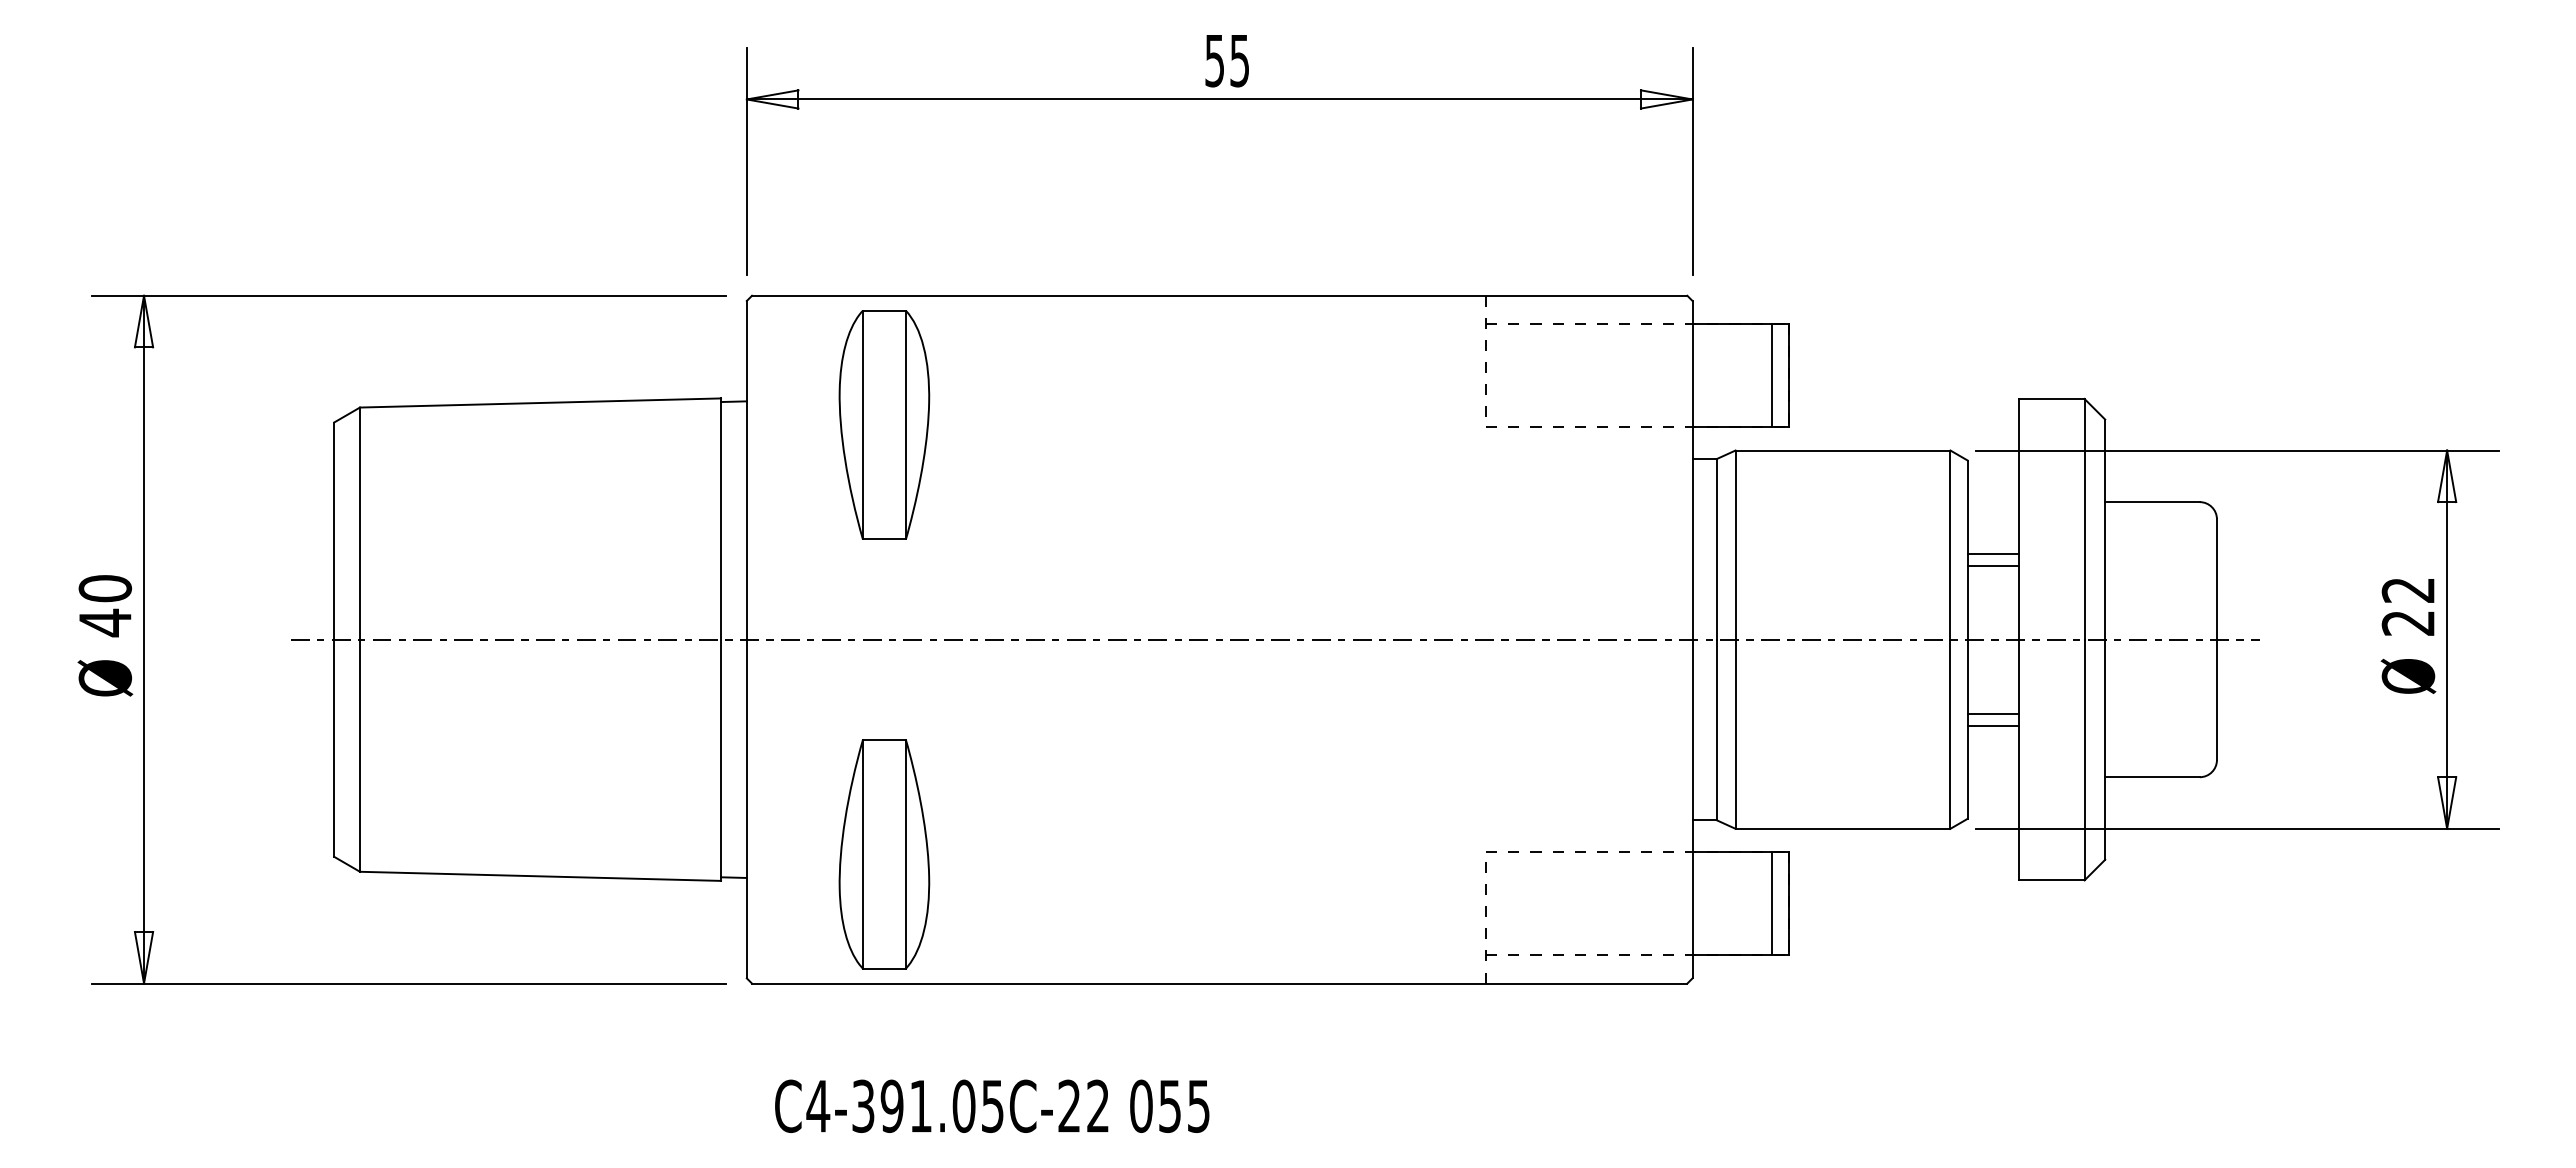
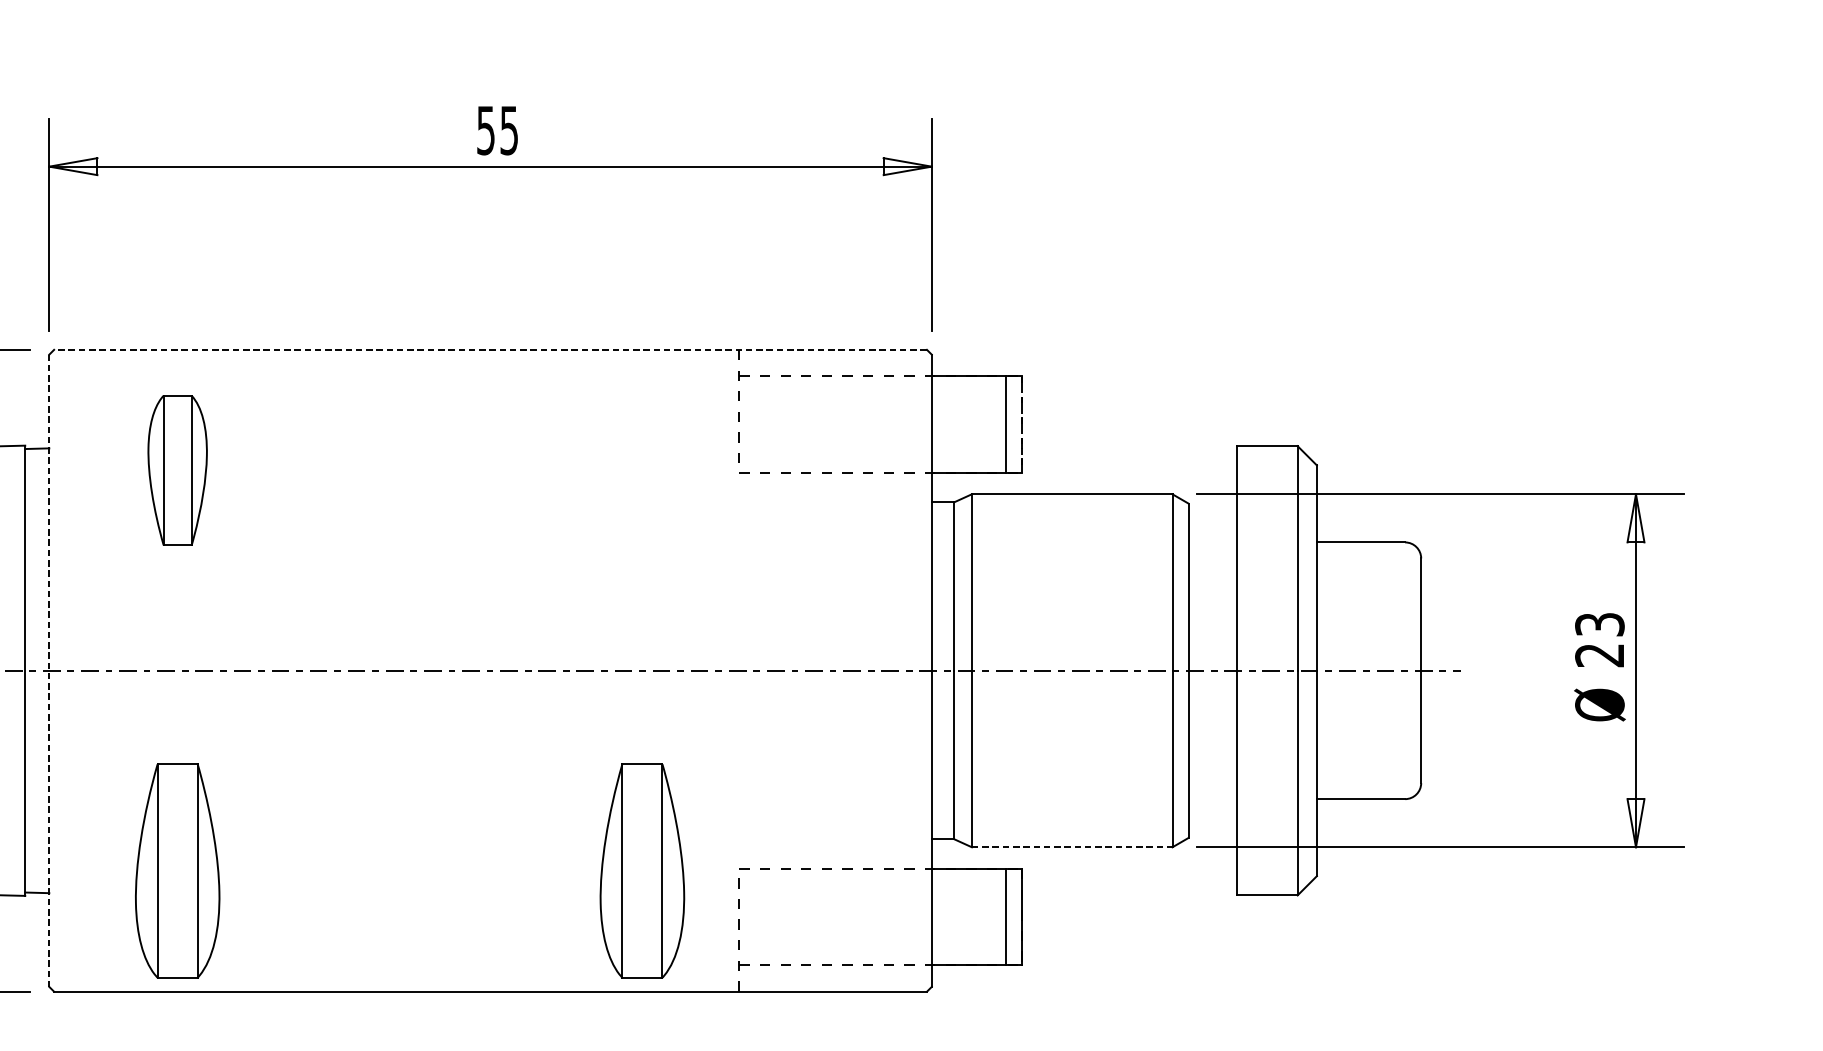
line: (1219, 295) -> (490, 349), solid -> dashed
line: (1788, 375) -> (1021, 424), solid -> dashed
part: (884, 424) -> (177, 469), size x0.7
line: (1993, 553) -> (1212, 590), removed
line: (1993, 565) -> (1212, 601), removed
text: (2408, 590) -> (1599, 624), 22 -> 23
line: (746, 639) -> (48, 670), solid -> dashed
line: (1993, 713) -> (1212, 739), removed
line: (1993, 725) -> (1212, 750), removed
line: (1843, 828) -> (1072, 846), solid -> dashed
part: (1382, 854) -> (642, 871), added

